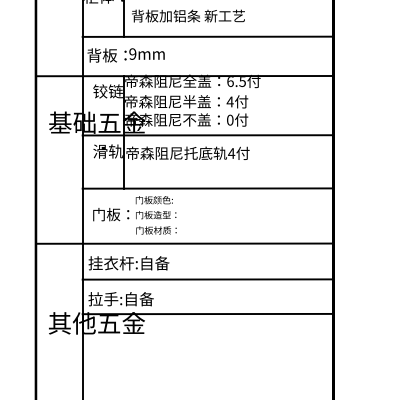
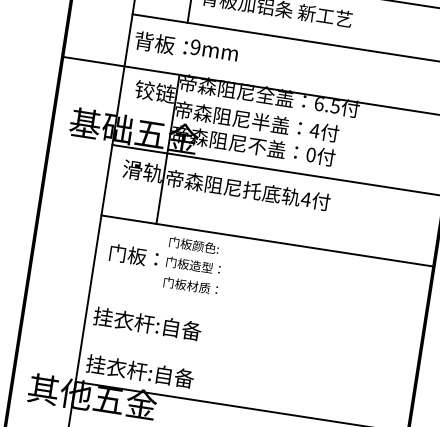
line: (184, 243) -> (225, 309), removed
line: (207, 279) -> (248, 361), removed
text: (128, 299) -> (139, 371), 拉手:自备 -> 挂衣杆:自备

